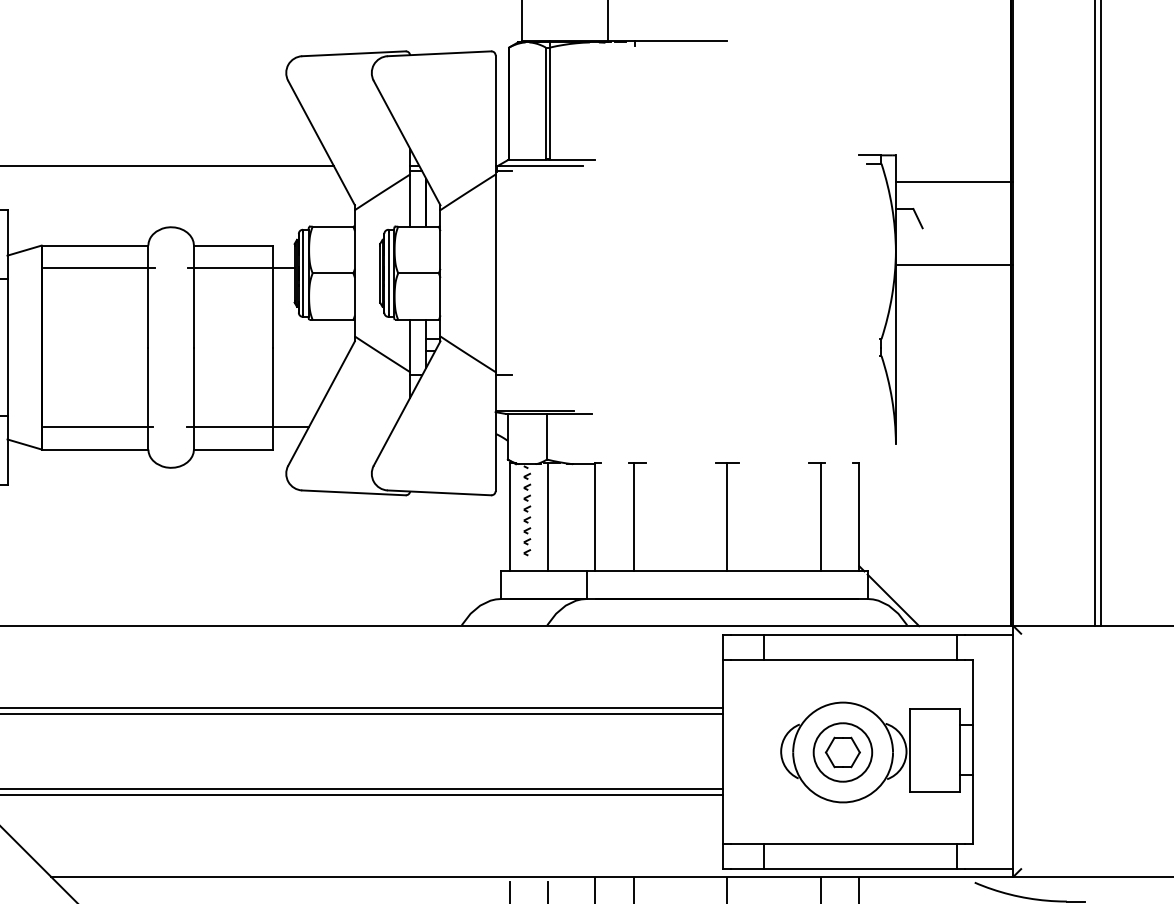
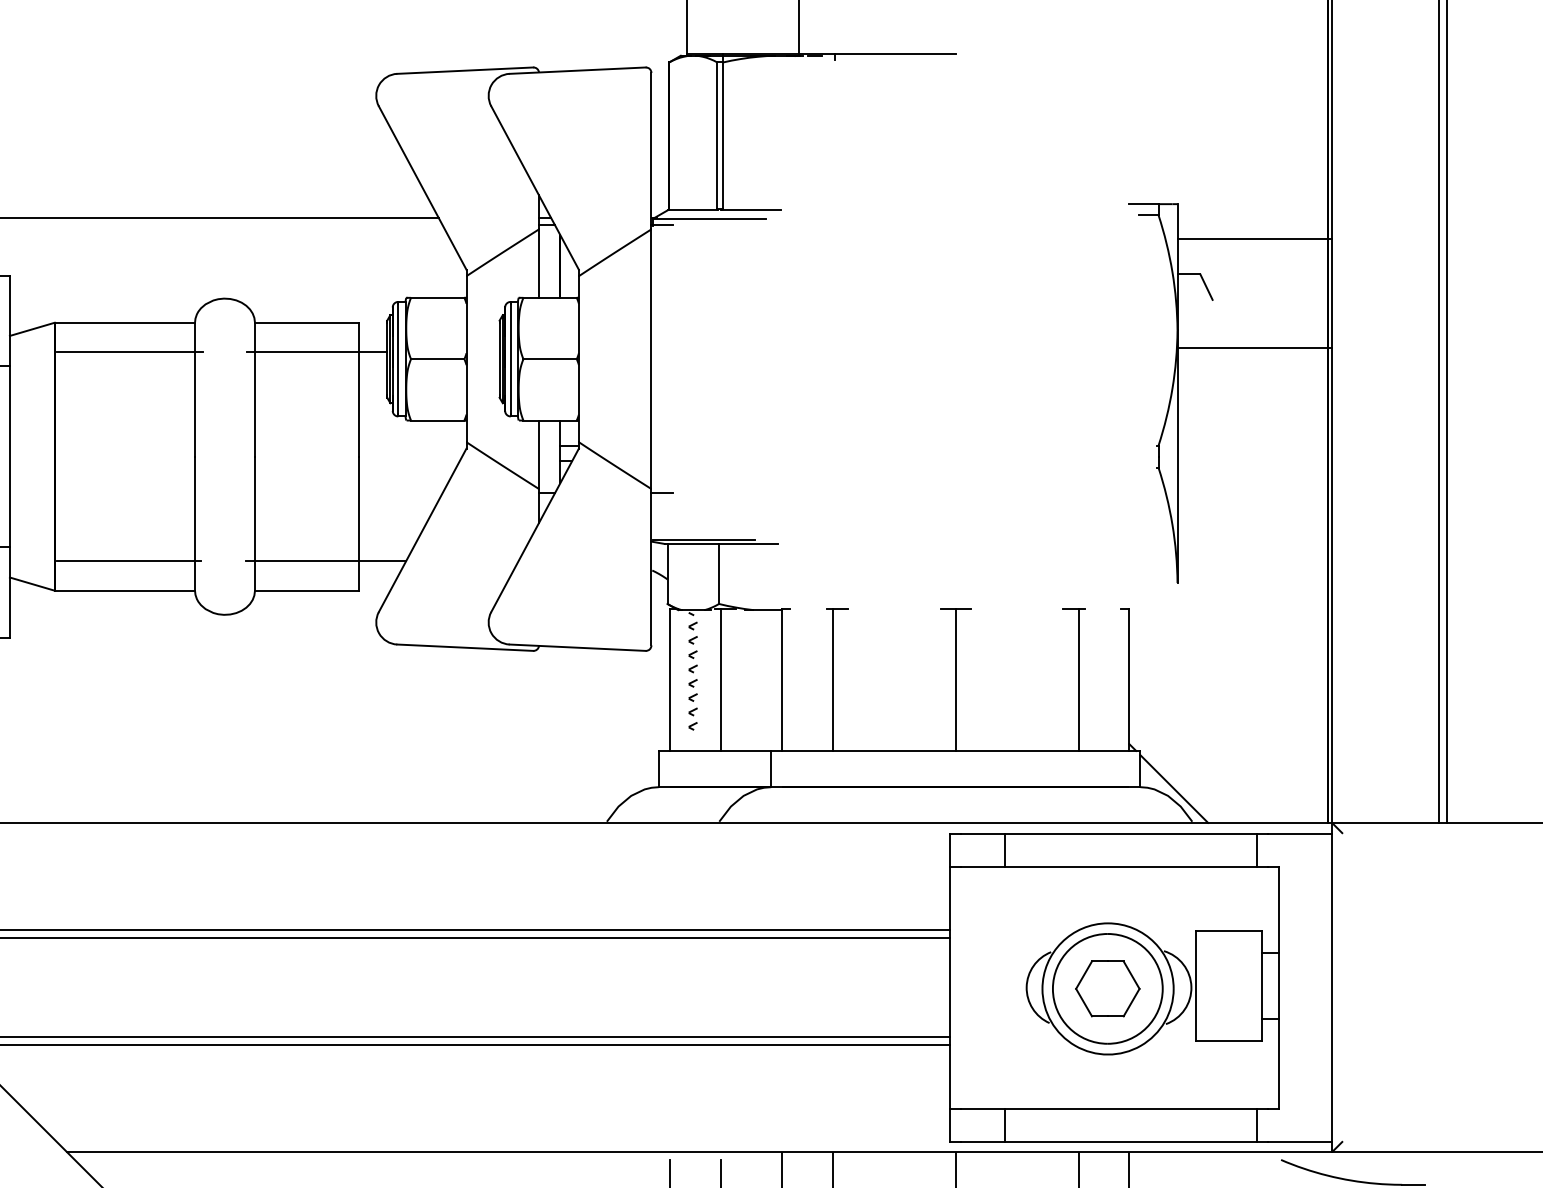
part: (842, 752) -> (1107, 988), size x1.43

